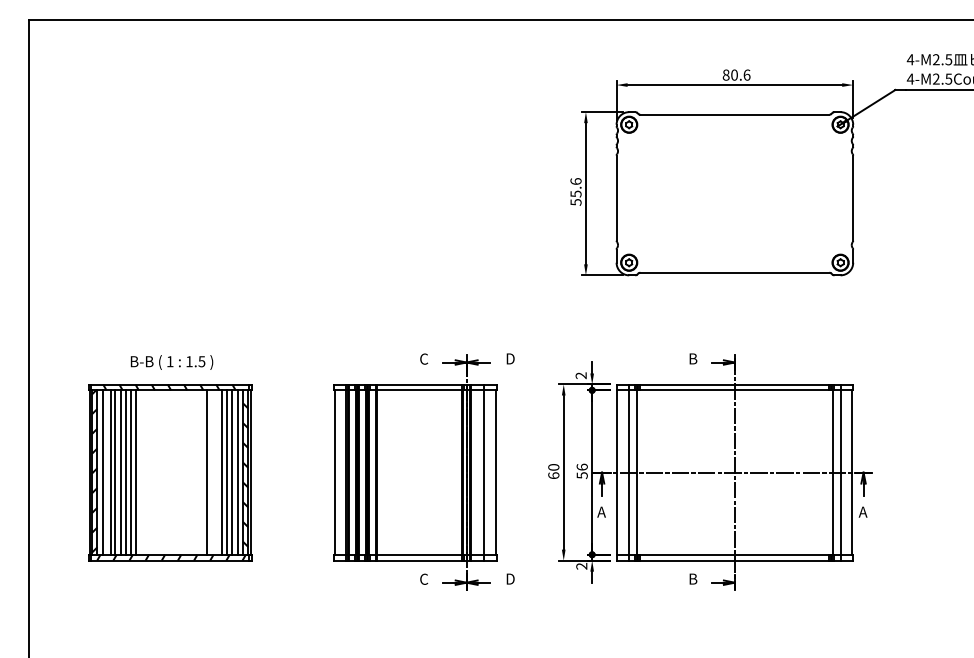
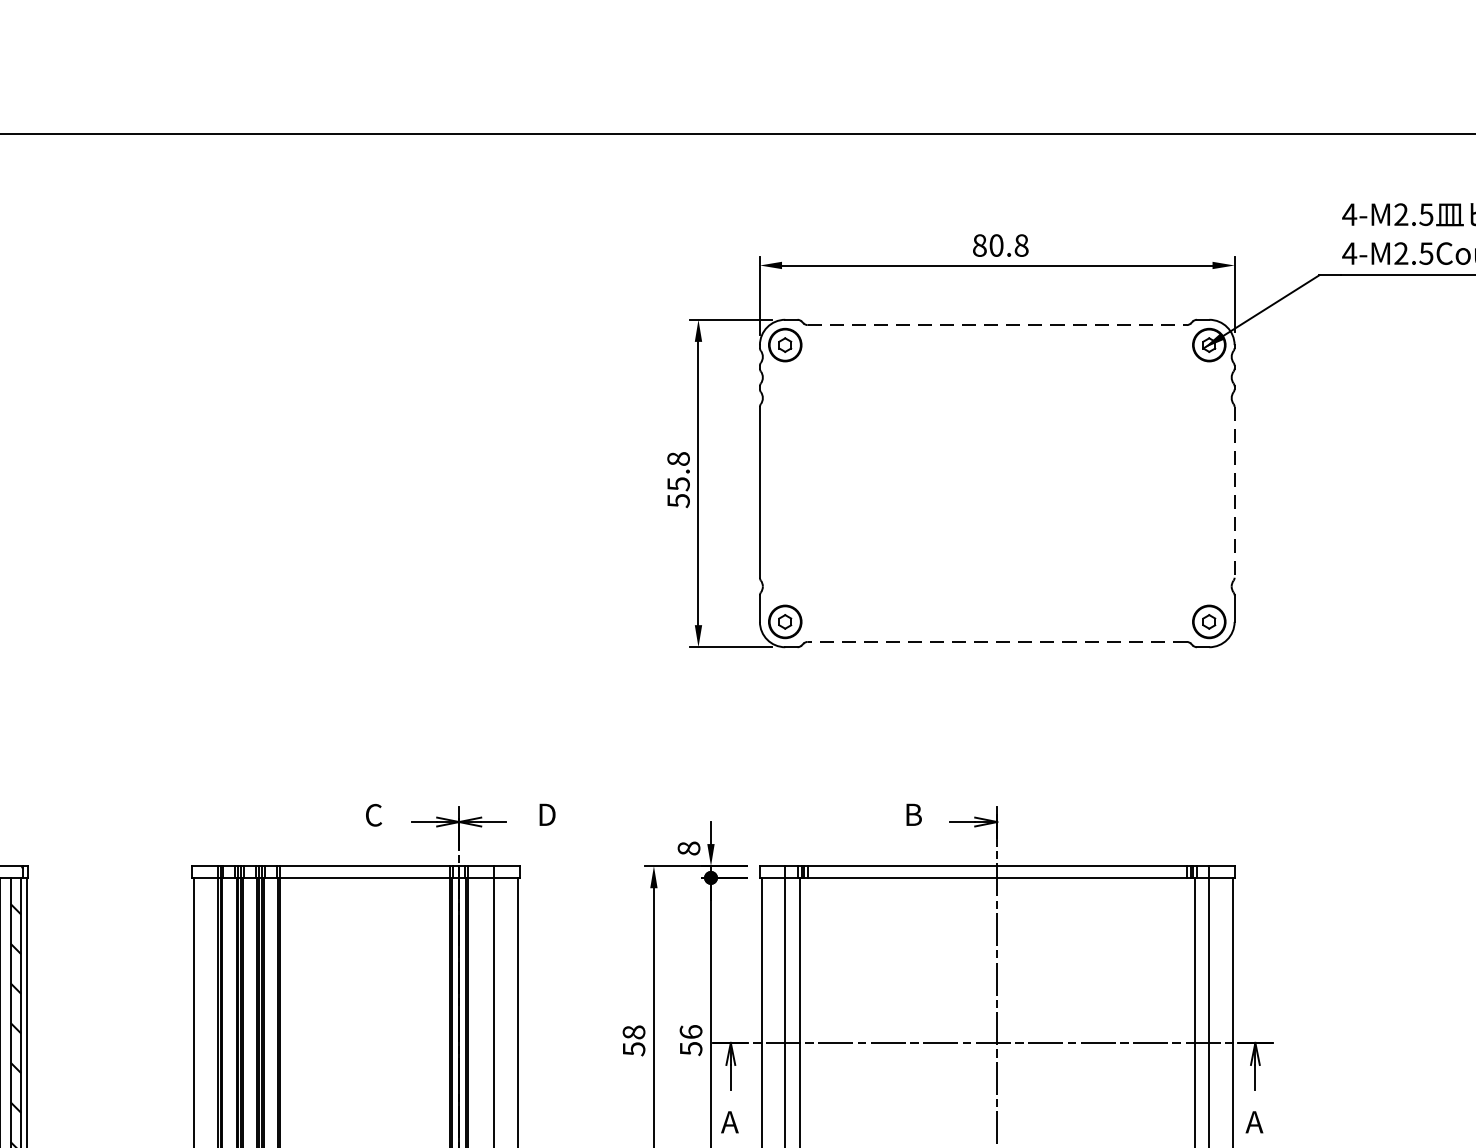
text: (746, 74) -> (1020, 244), 80.6 -> 80.8
line: (735, 114) -> (998, 324), solid -> dashed
text: (575, 181) -> (677, 458), 55.6 -> 55.8
line: (853, 198) -> (1235, 493), solid -> dashed
line: (734, 272) -> (996, 641), solid -> dashed
text: (580, 375) -> (687, 848), 2 -> 8
text: (553, 471) -> (633, 1040), 60 -> 58

